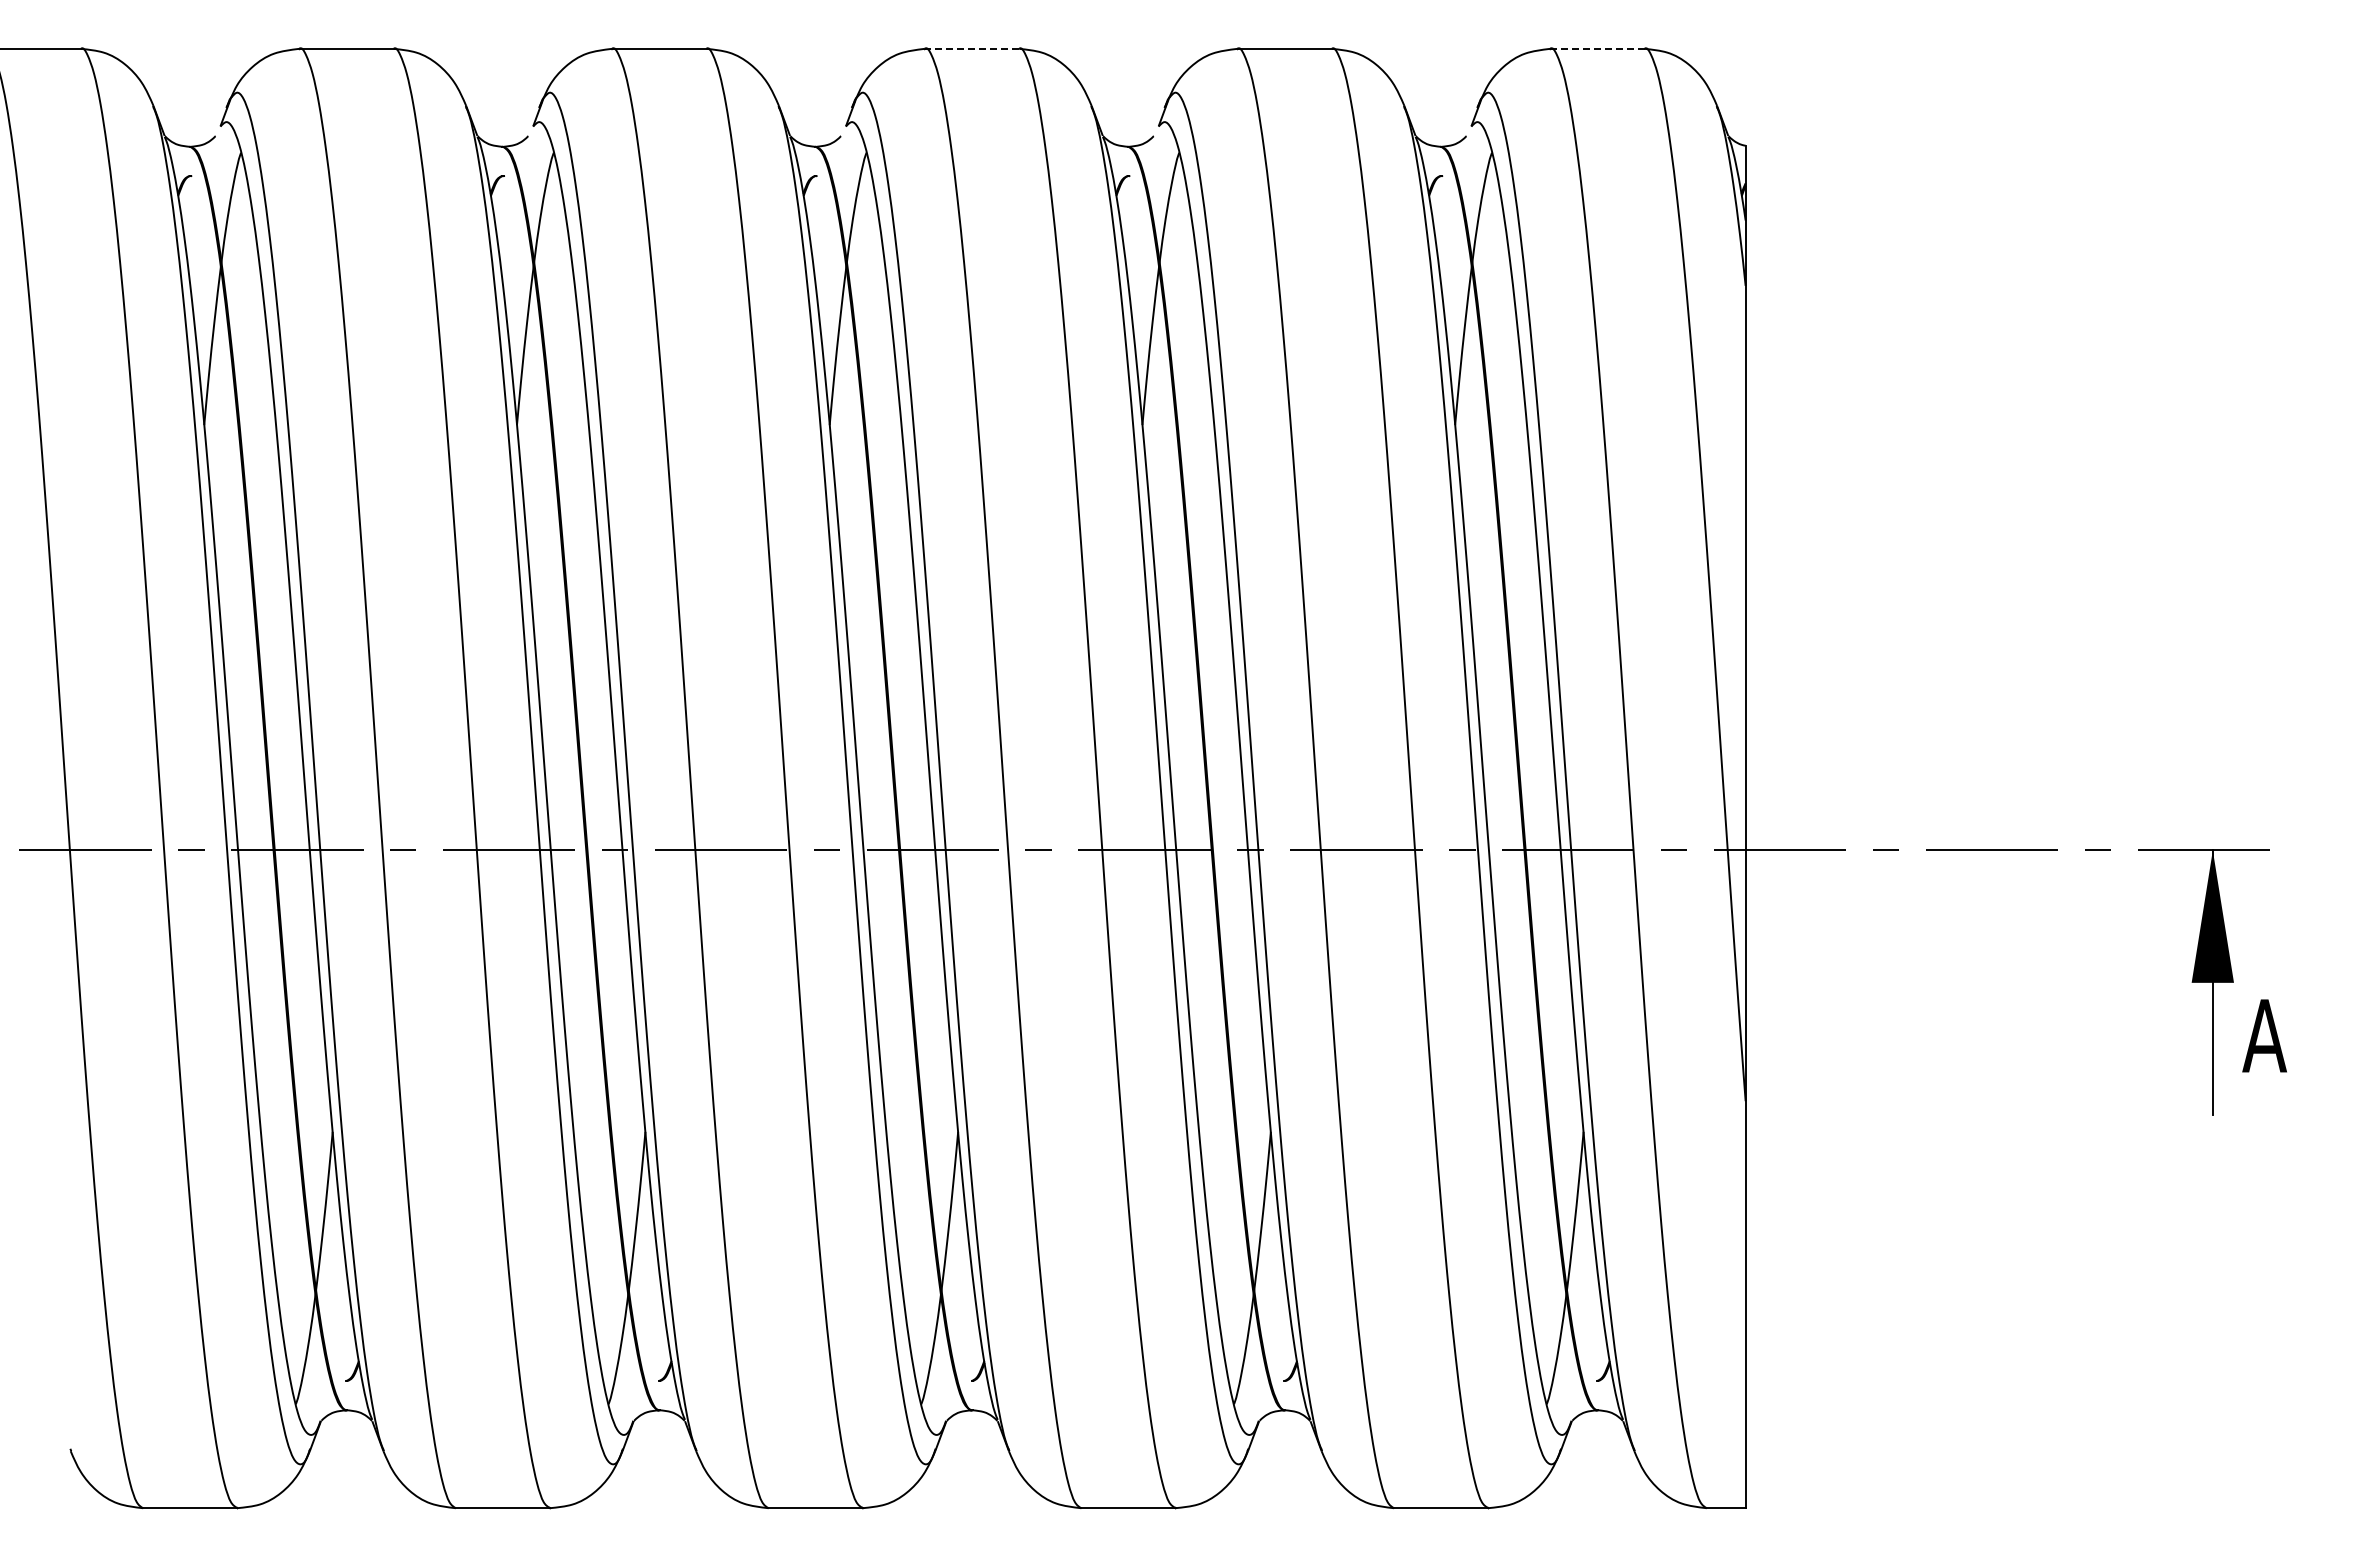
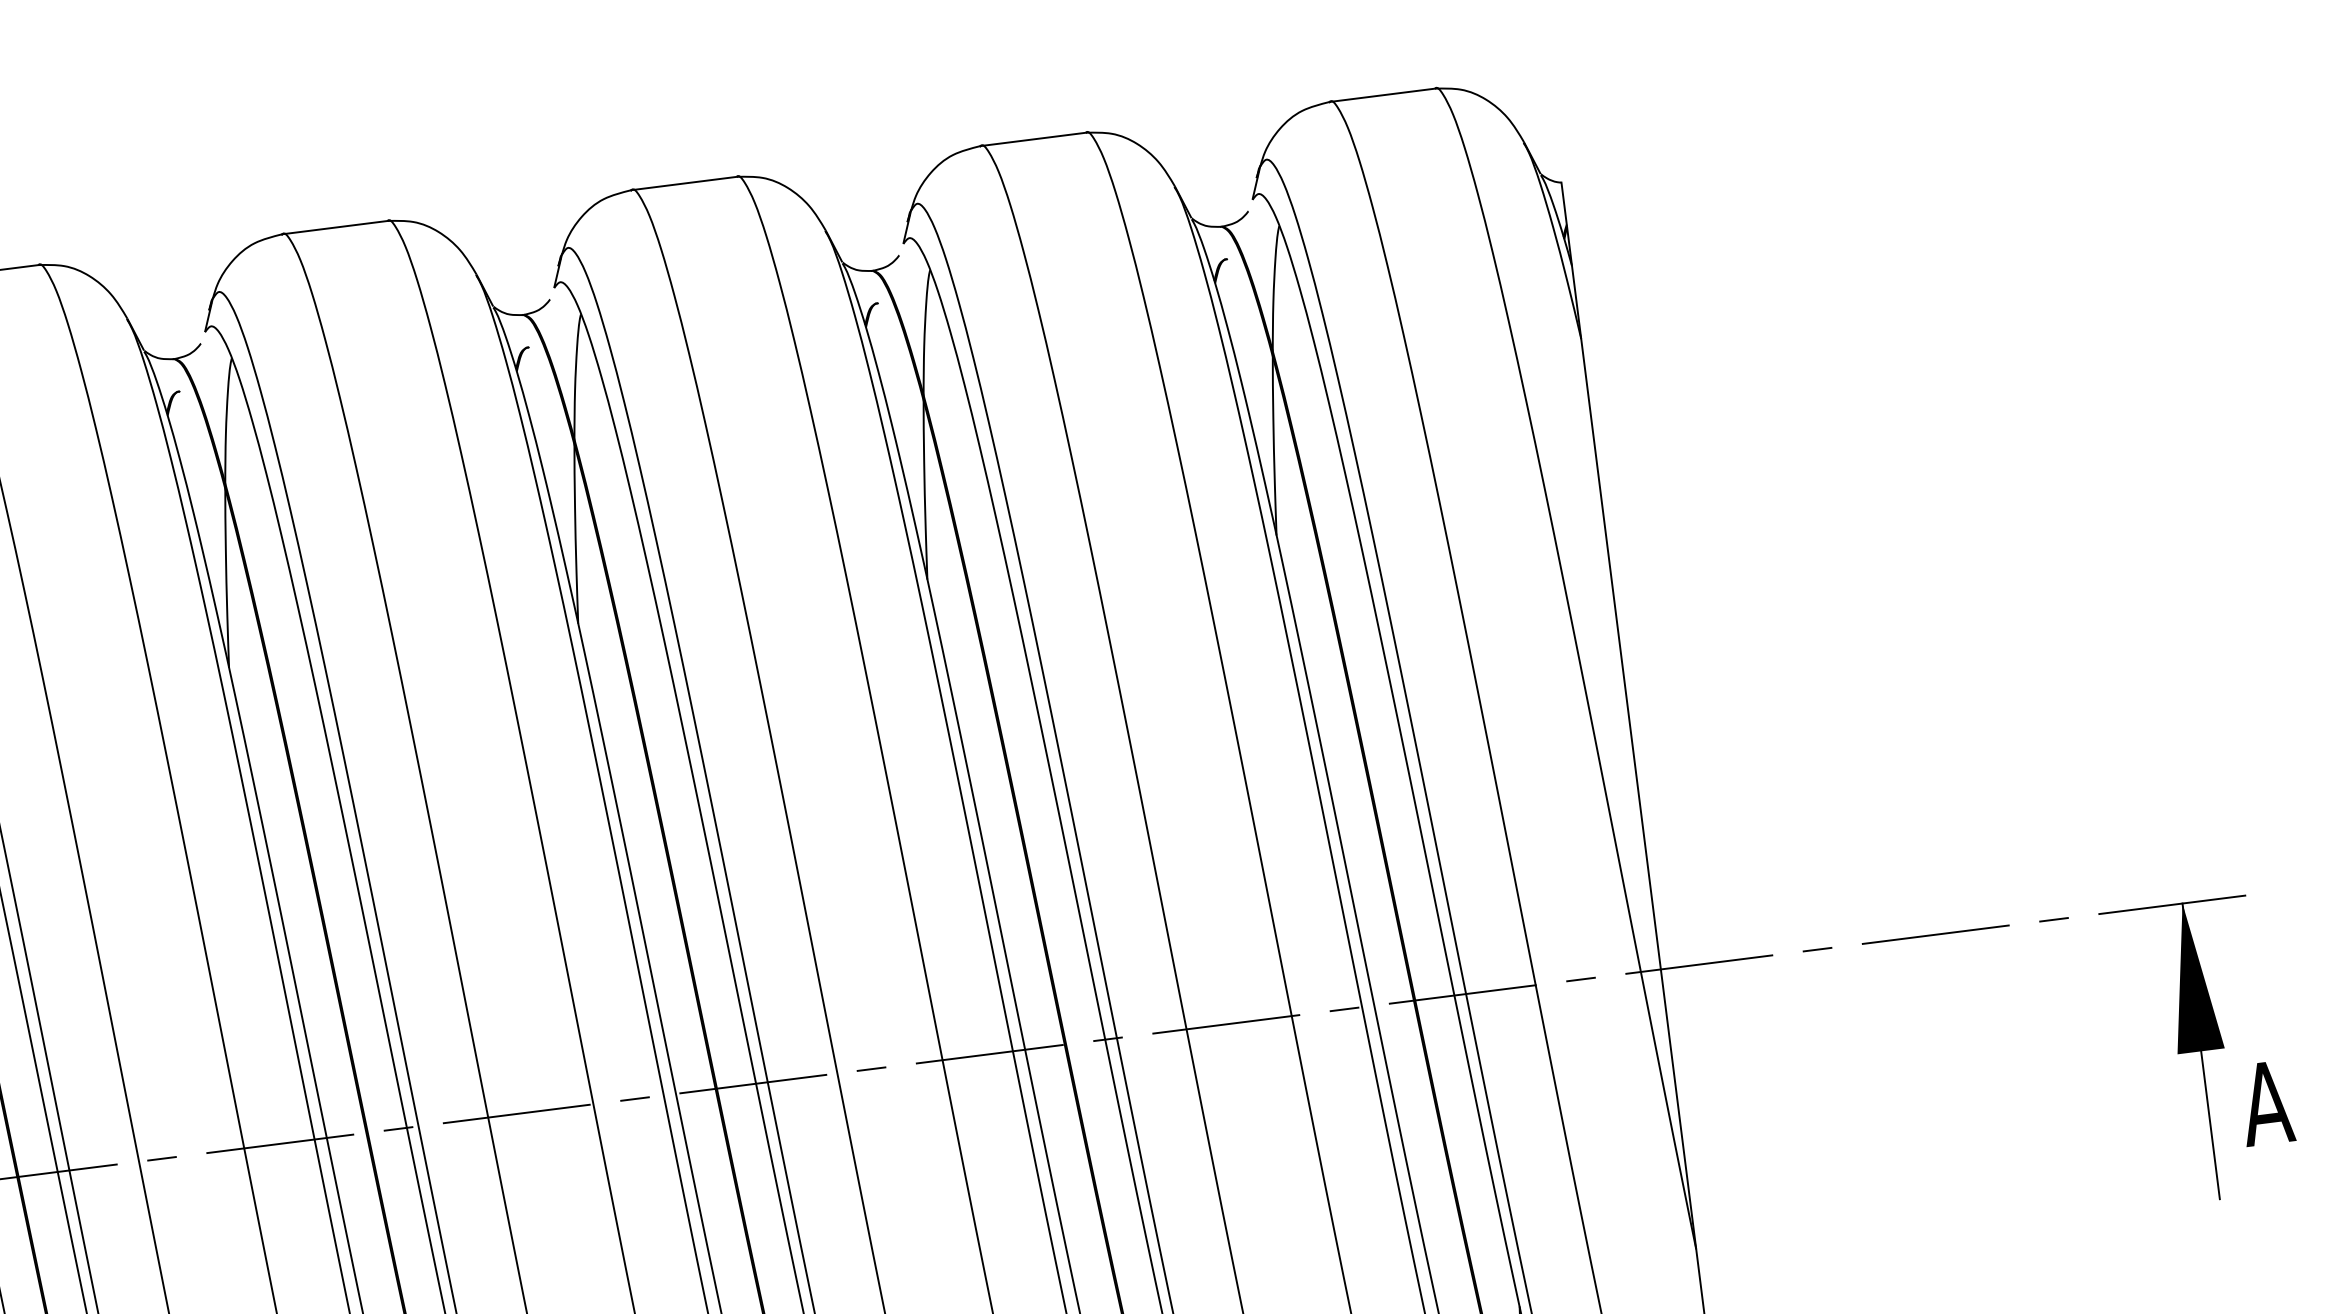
line: (971, 48) -> (683, 183), dashed -> solid
line: (1597, 48) -> (1382, 94), dashed -> solid

